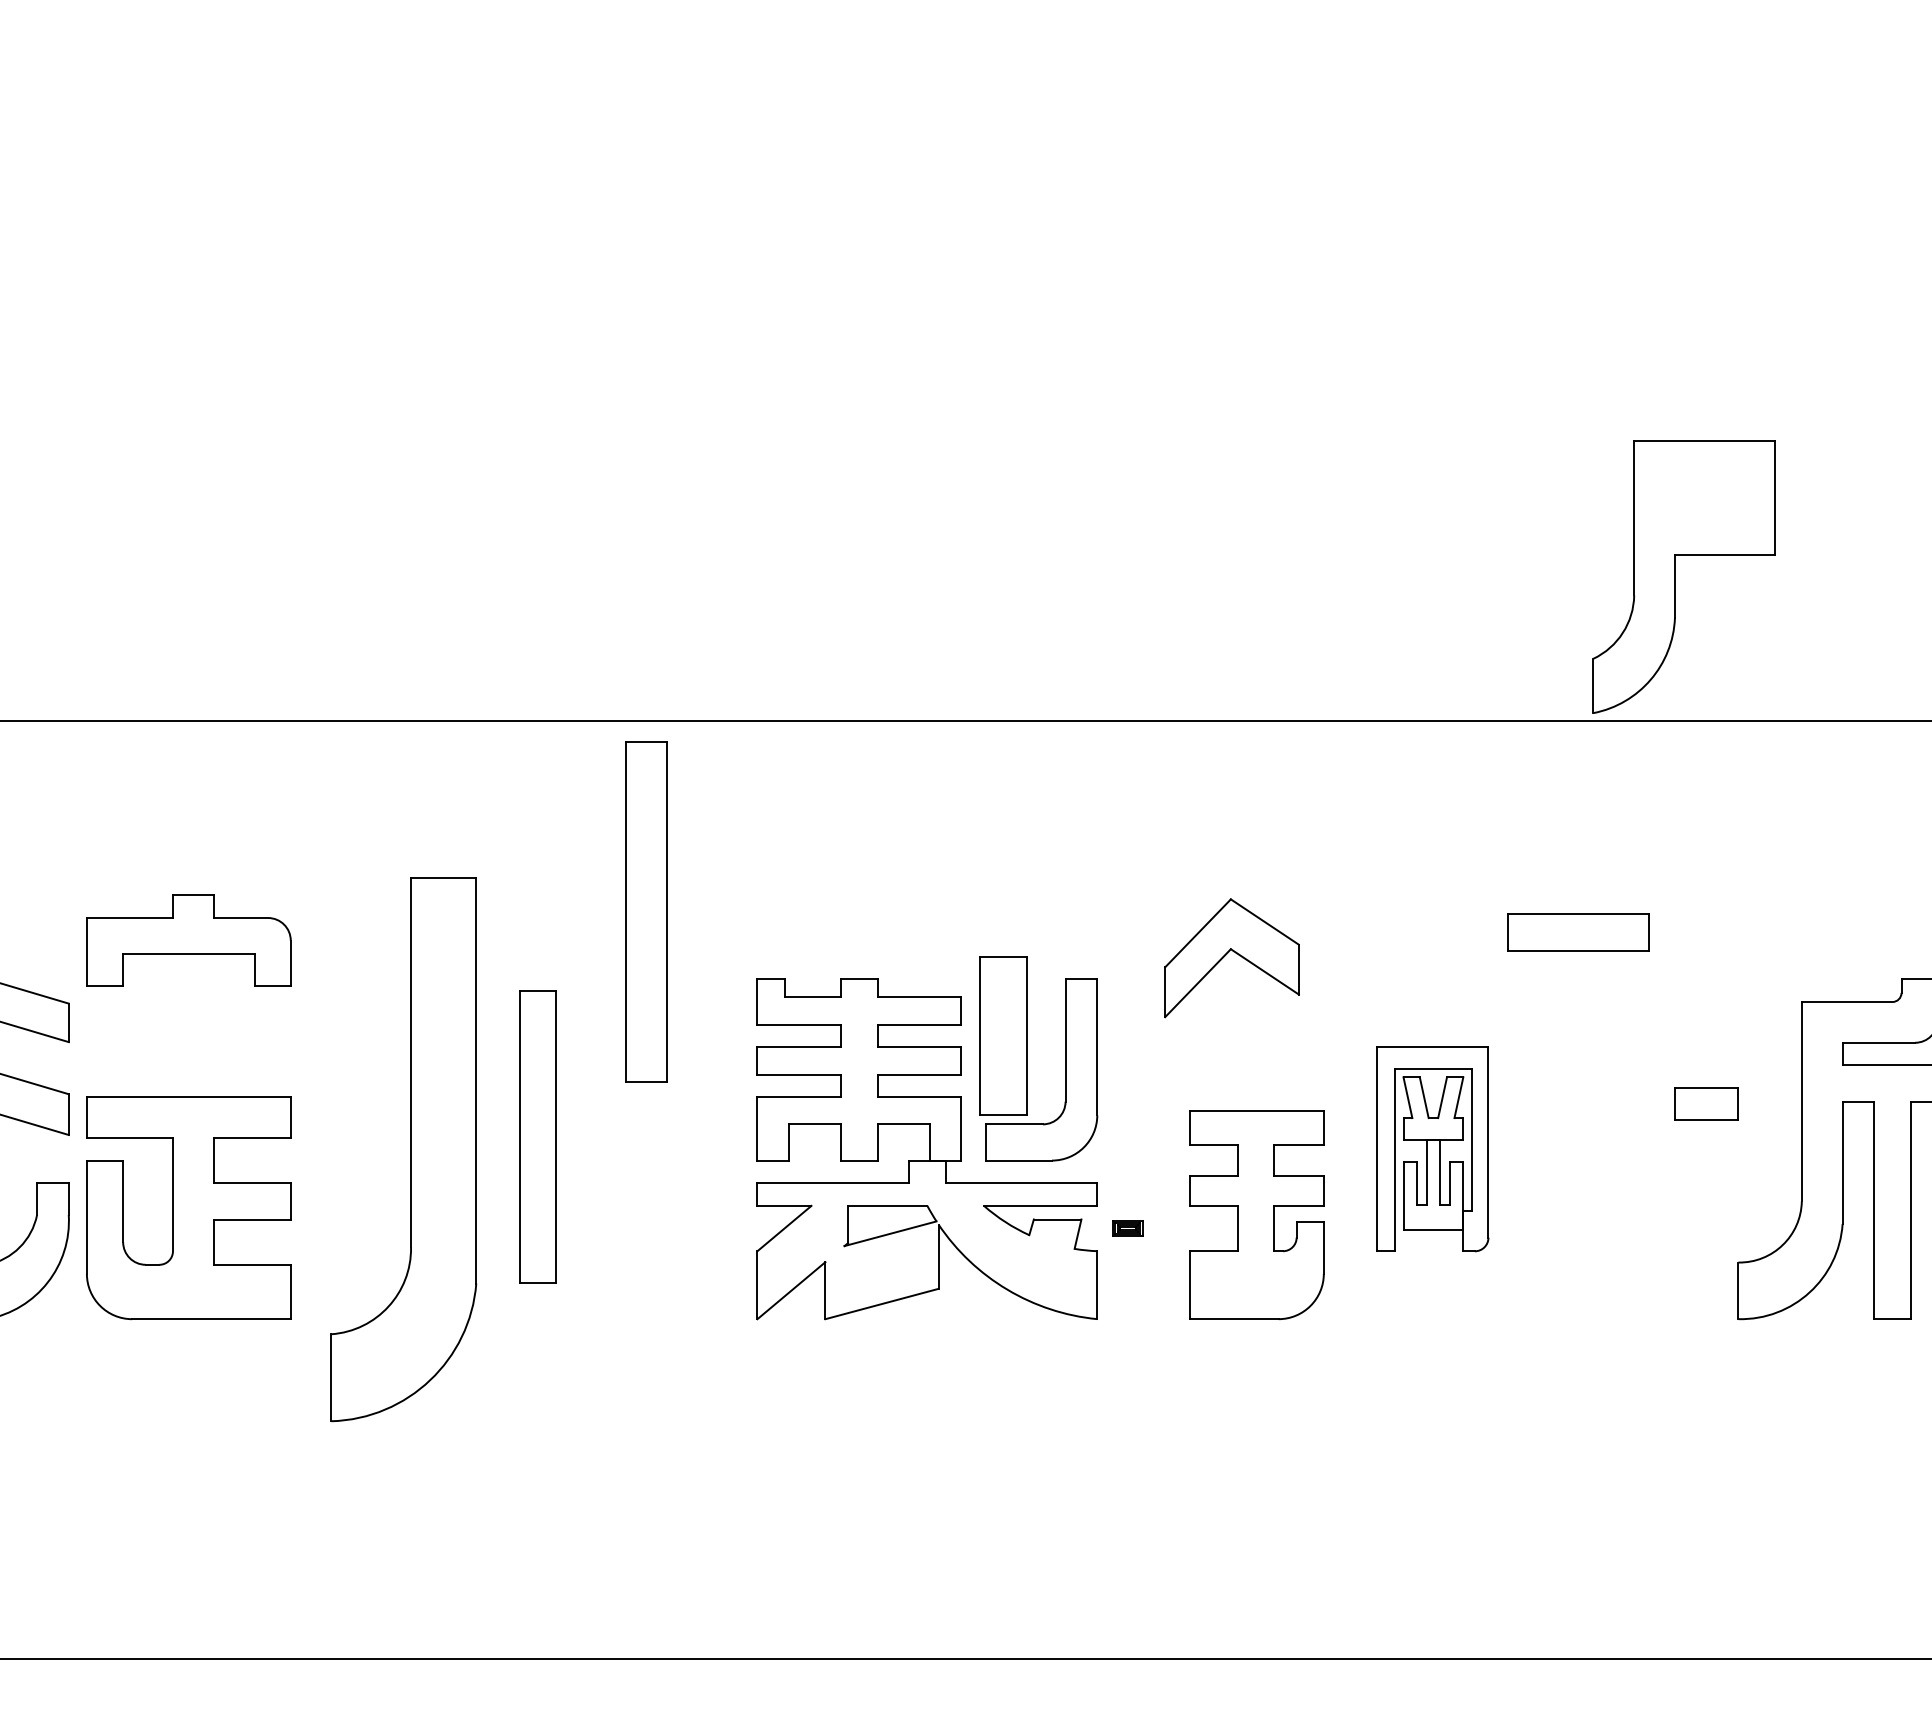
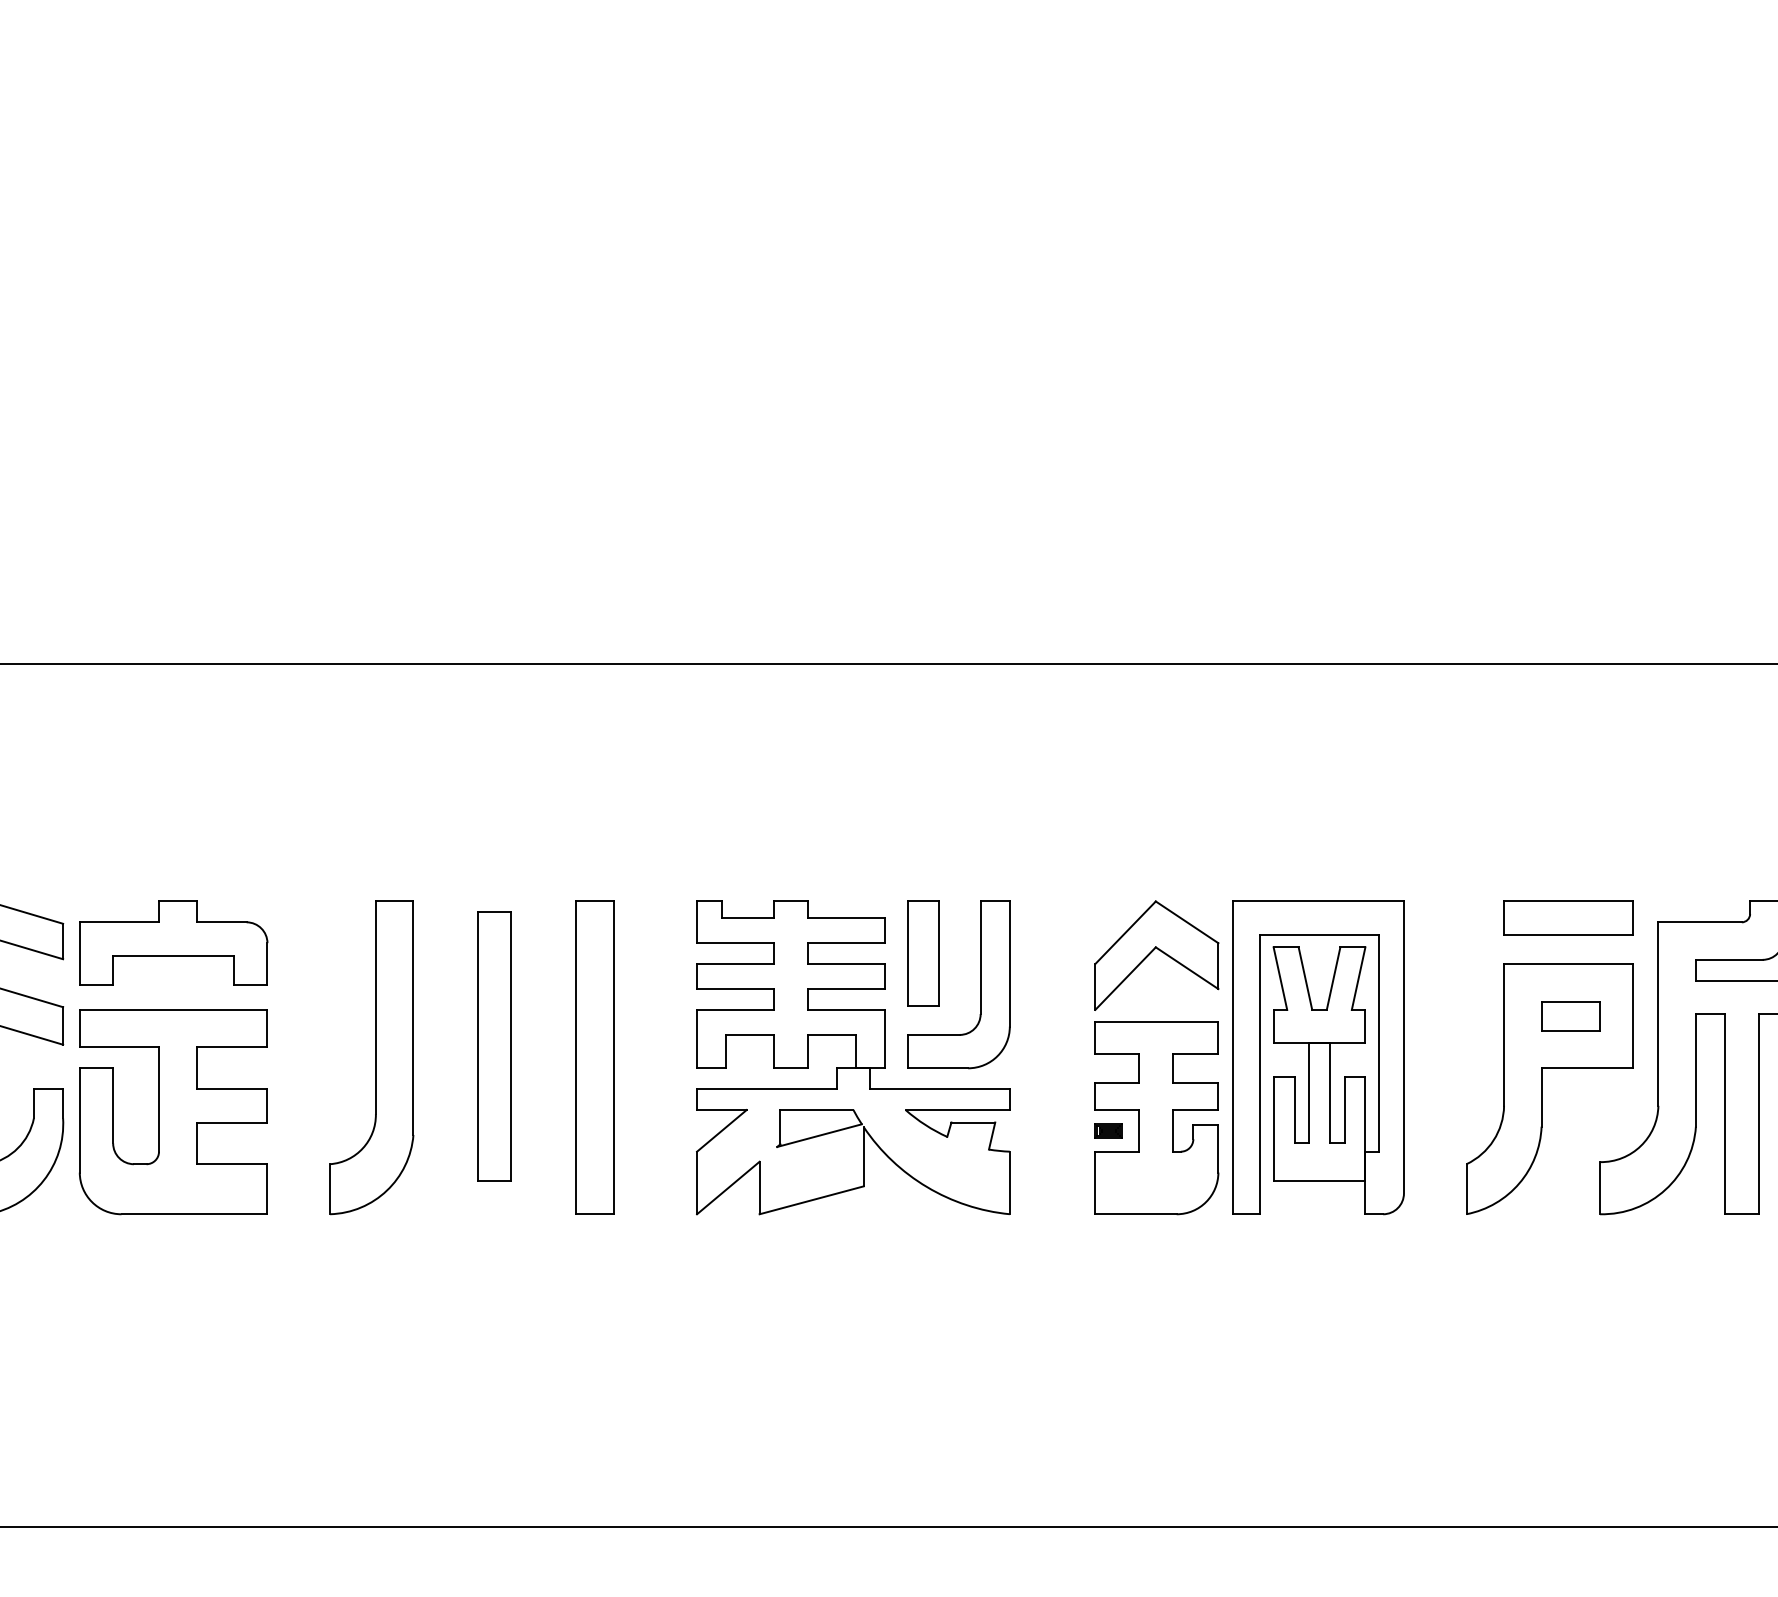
part: (1675, 576) -> (1542, 1088), moved
part: (646, 911) -> (594, 1057), moved
part: (1578, 932) -> (1568, 918), moved
part: (188, 940) -> (173, 943), moved
part: (1231, 958) -> (1156, 955), moved
part: (1002, 1035) -> (922, 953), size x0.71
part: (404, 1148) -> (372, 1057), size x0.62
part: (1432, 1149) -> (1318, 1058), size x1.67
part: (1127, 1228) -> (1108, 1130), moved

